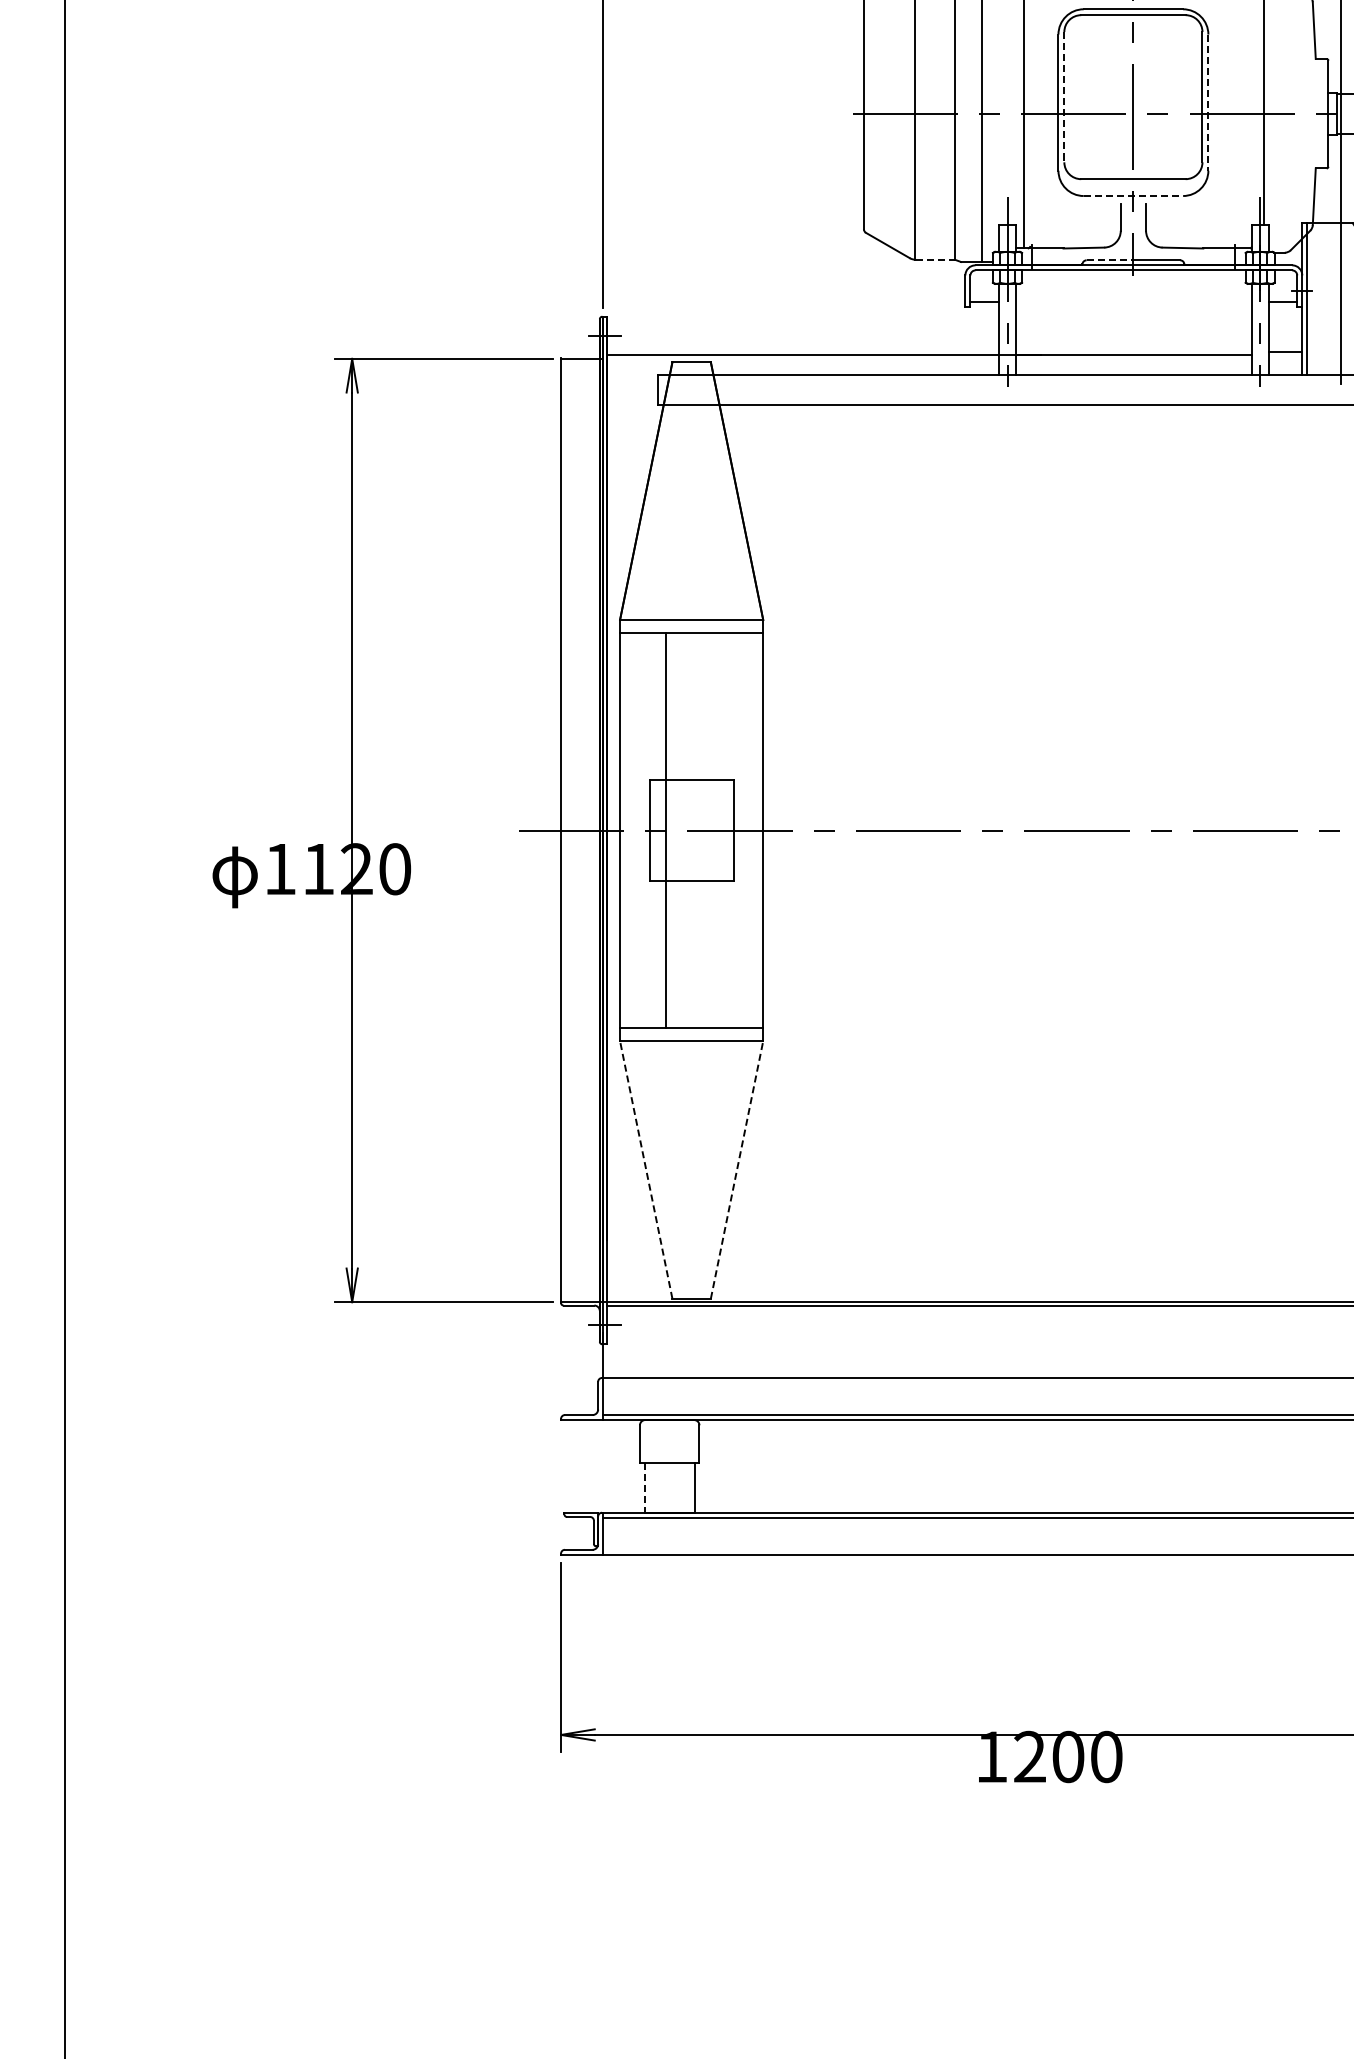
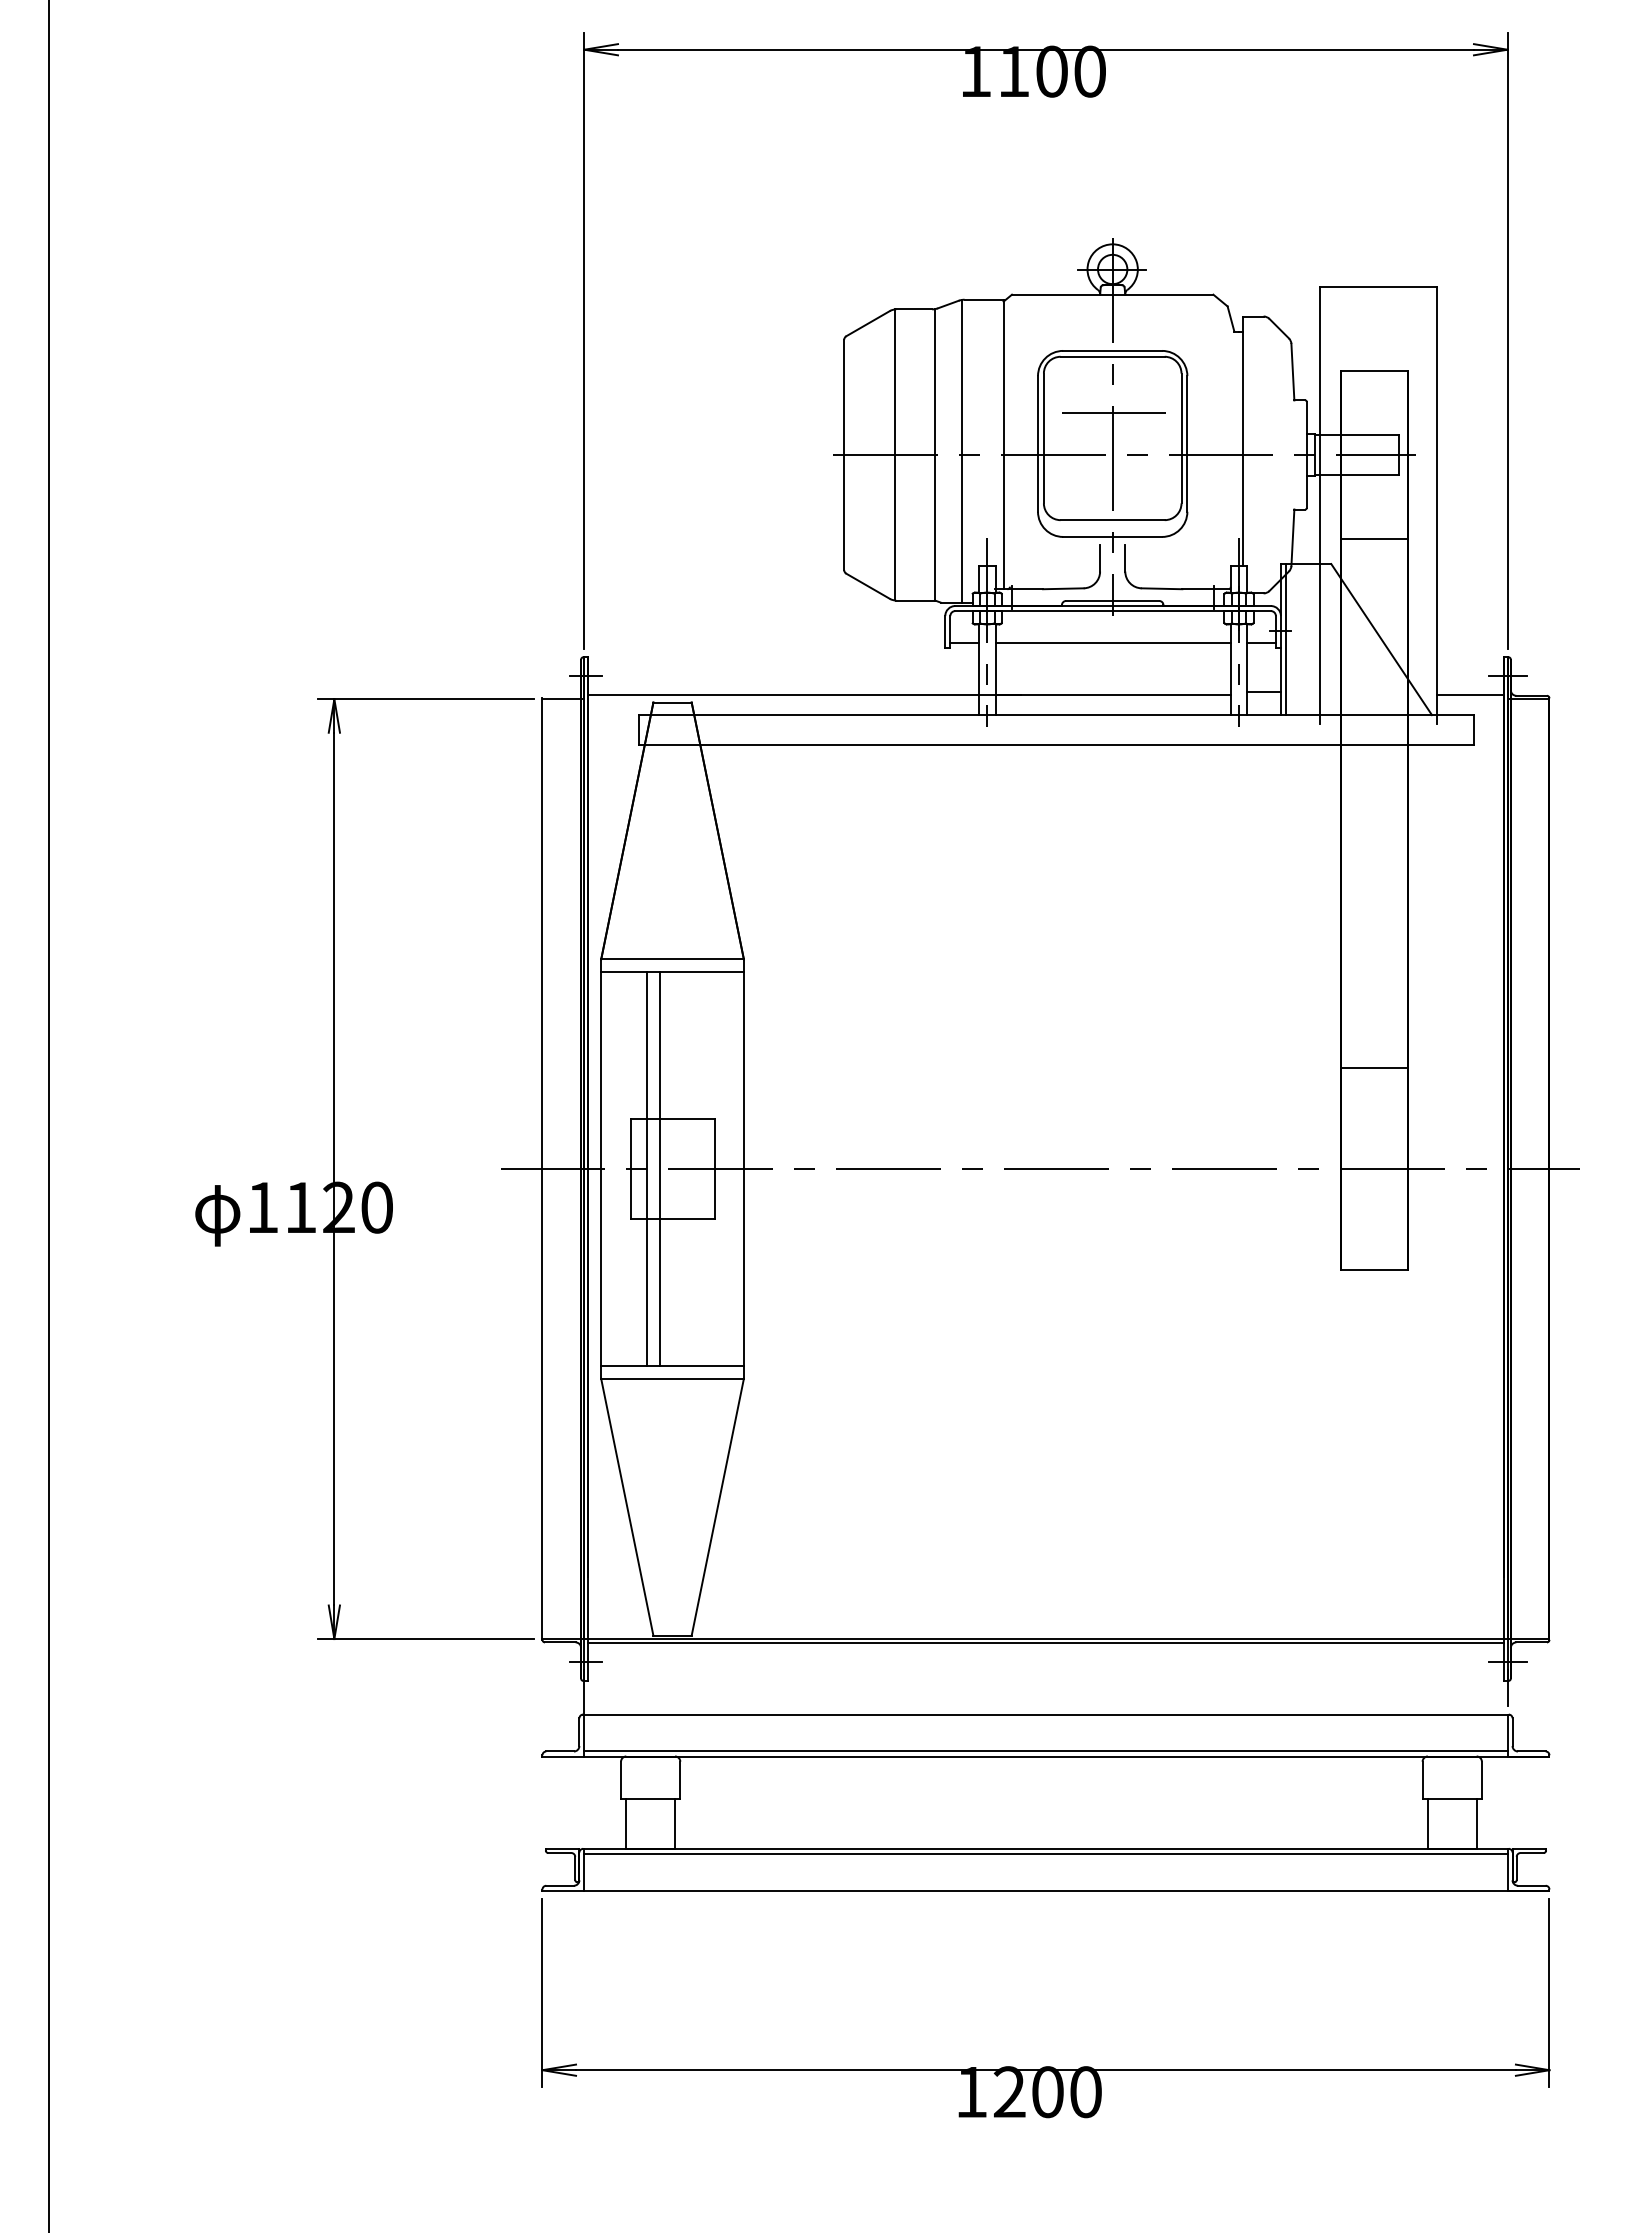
line: (1135, 72) -> (1114, 413), added
line: (1063, 97) -> (1043, 438), dashed -> solid
line: (1208, 102) -> (1187, 443), dashed -> solid
line: (1133, 195) -> (1112, 536), dashed -> solid
line: (936, 259) -> (916, 600), dashed -> solid
line: (1110, 259) -> (1089, 600), dashed -> solid
line: (1133, 301) -> (1112, 642), added
line: (678, 829) -> (659, 1168), added
line: (646, 1169) -> (627, 1506), dashed -> solid
line: (736, 1169) -> (717, 1506), dashed -> solid
line: (644, 1488) -> (625, 1824), dashed -> solid

